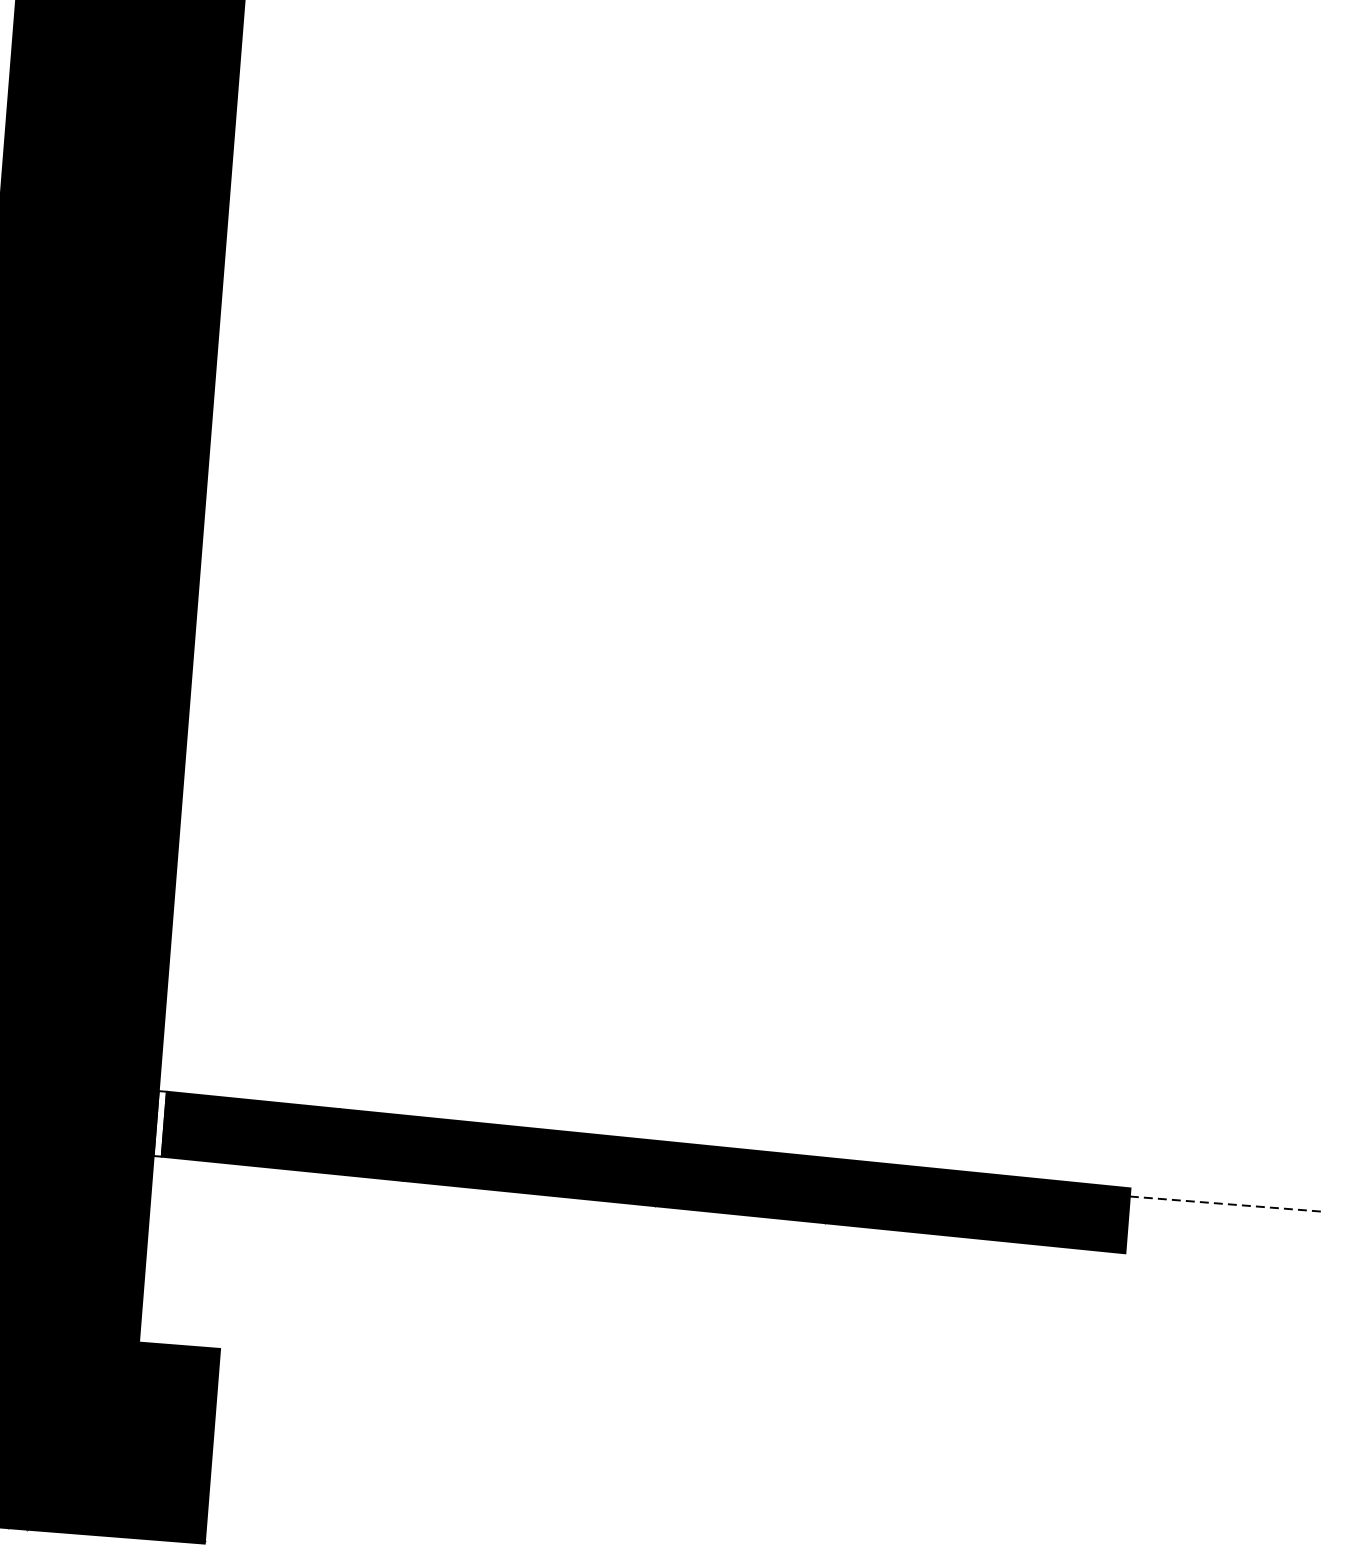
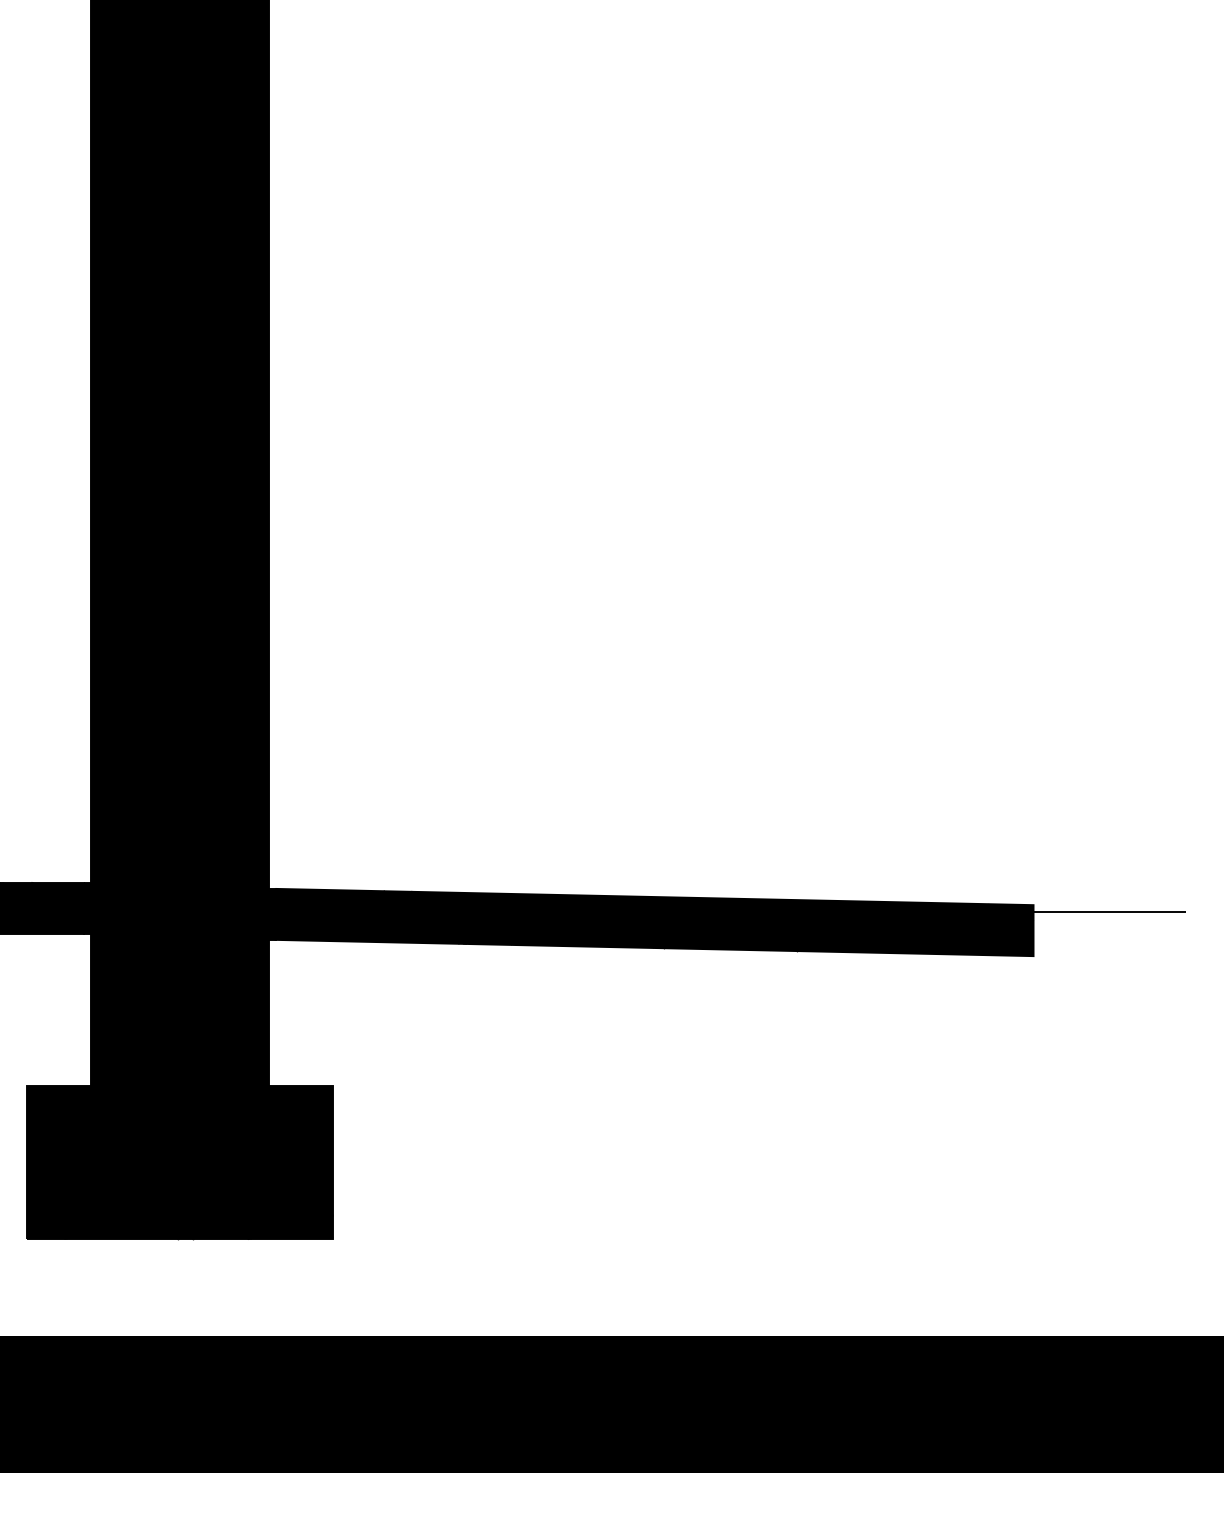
fill: (160, 1122) -> (272, 913), added
line: (1227, 1204) -> (1110, 911), dashed -> solid

